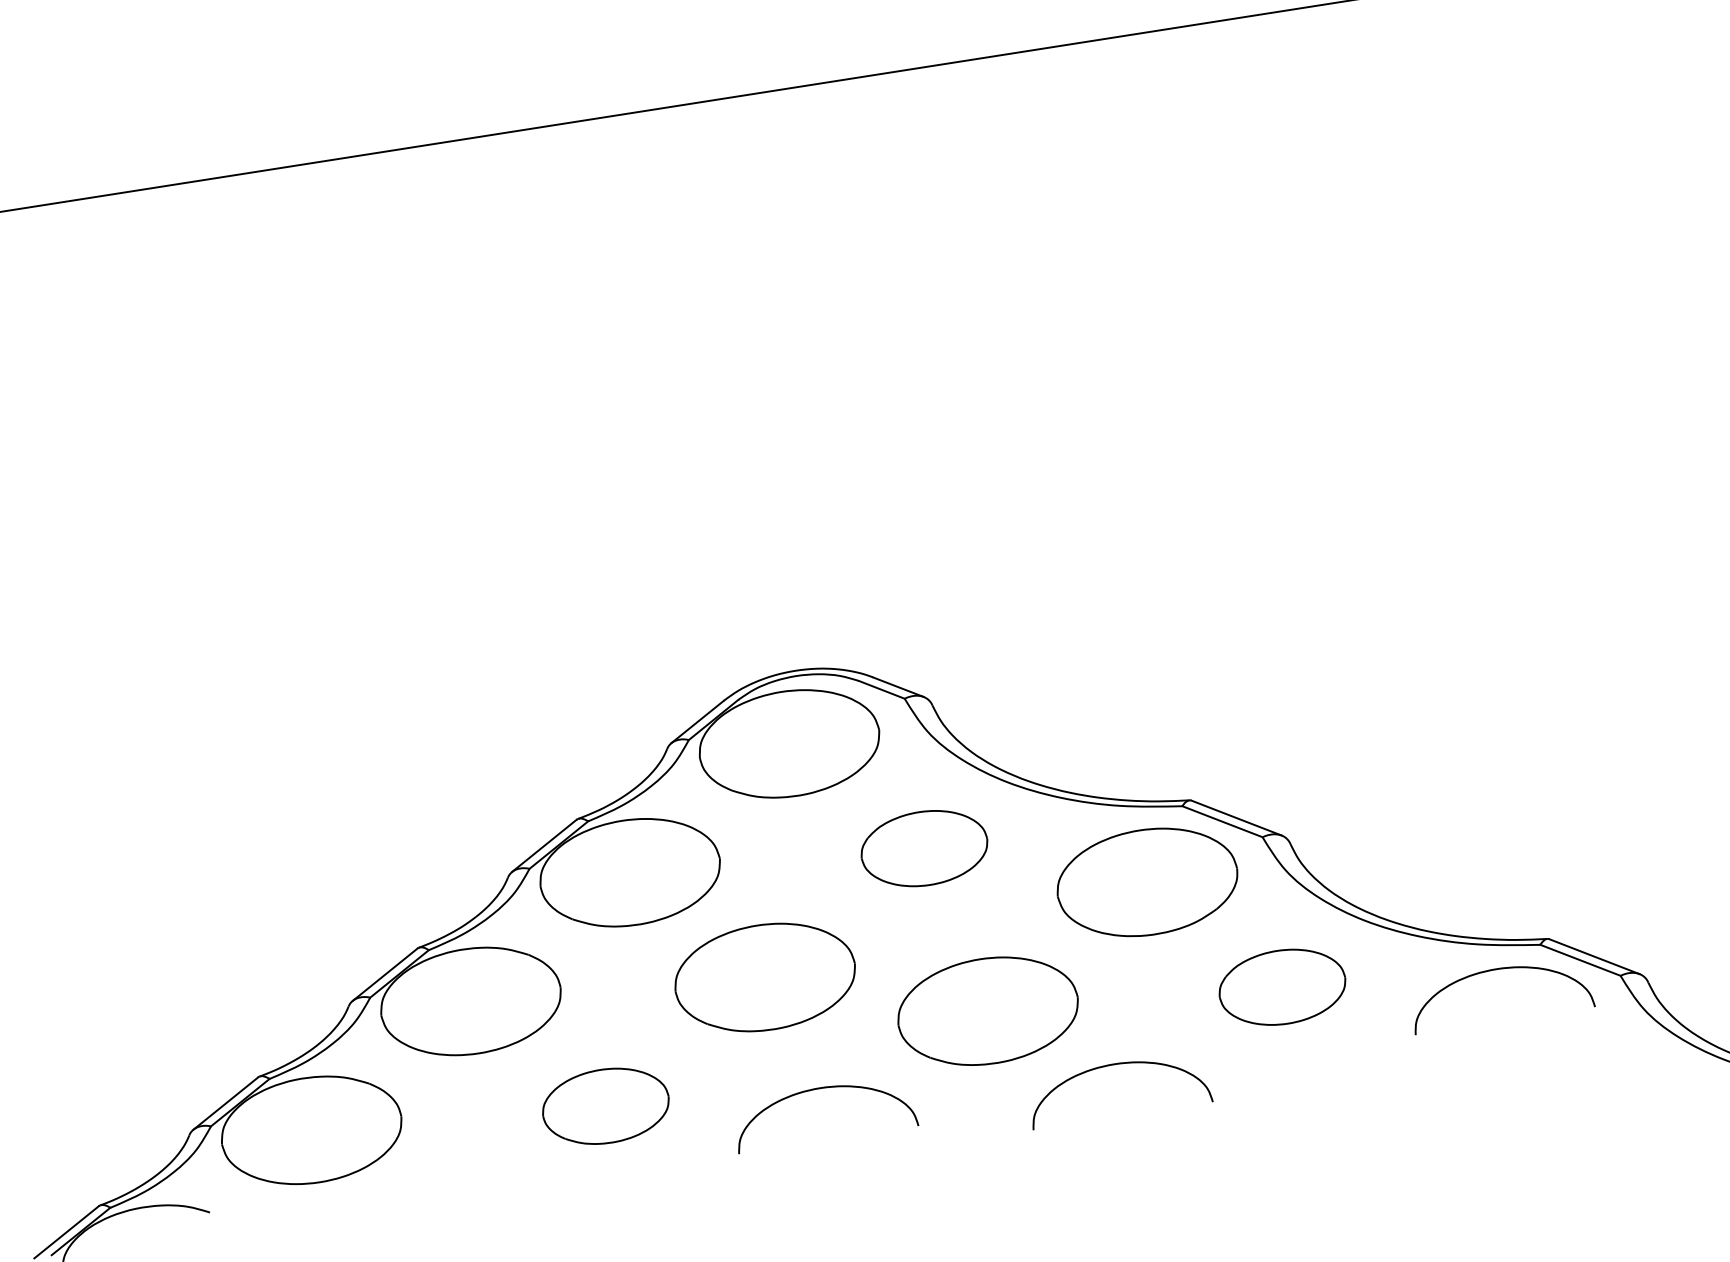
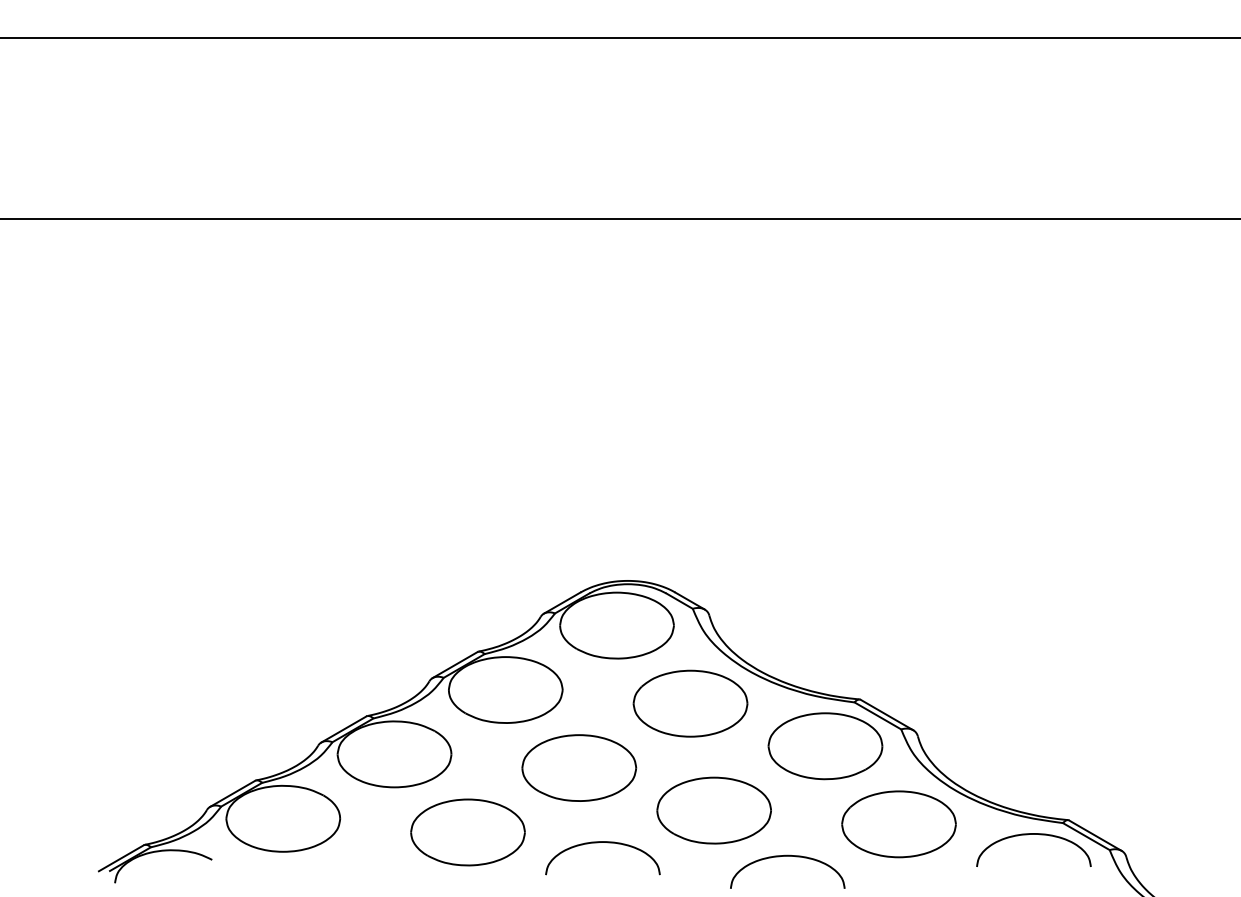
part: (924, 848) -> (690, 703), size x1.43
part: (1281, 987) -> (898, 824), size x1.43
part: (605, 1106) -> (467, 832), size x1.43

